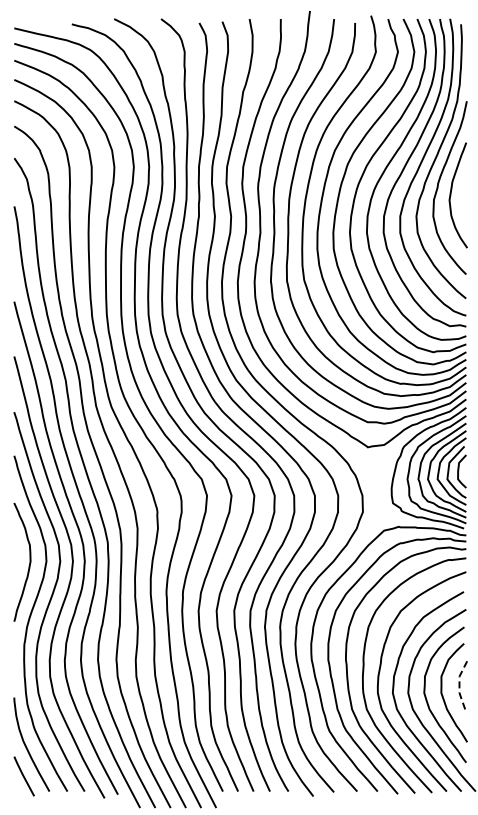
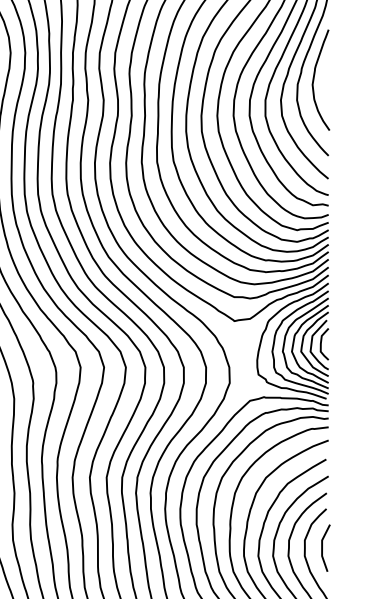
line: (459, 684) -> (322, 547), dashed -> solid

